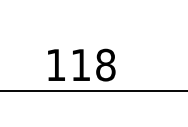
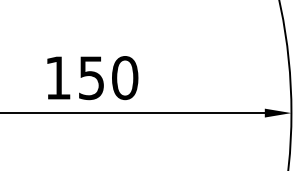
text: (93, 65) -> (108, 78), 118 -> 150

